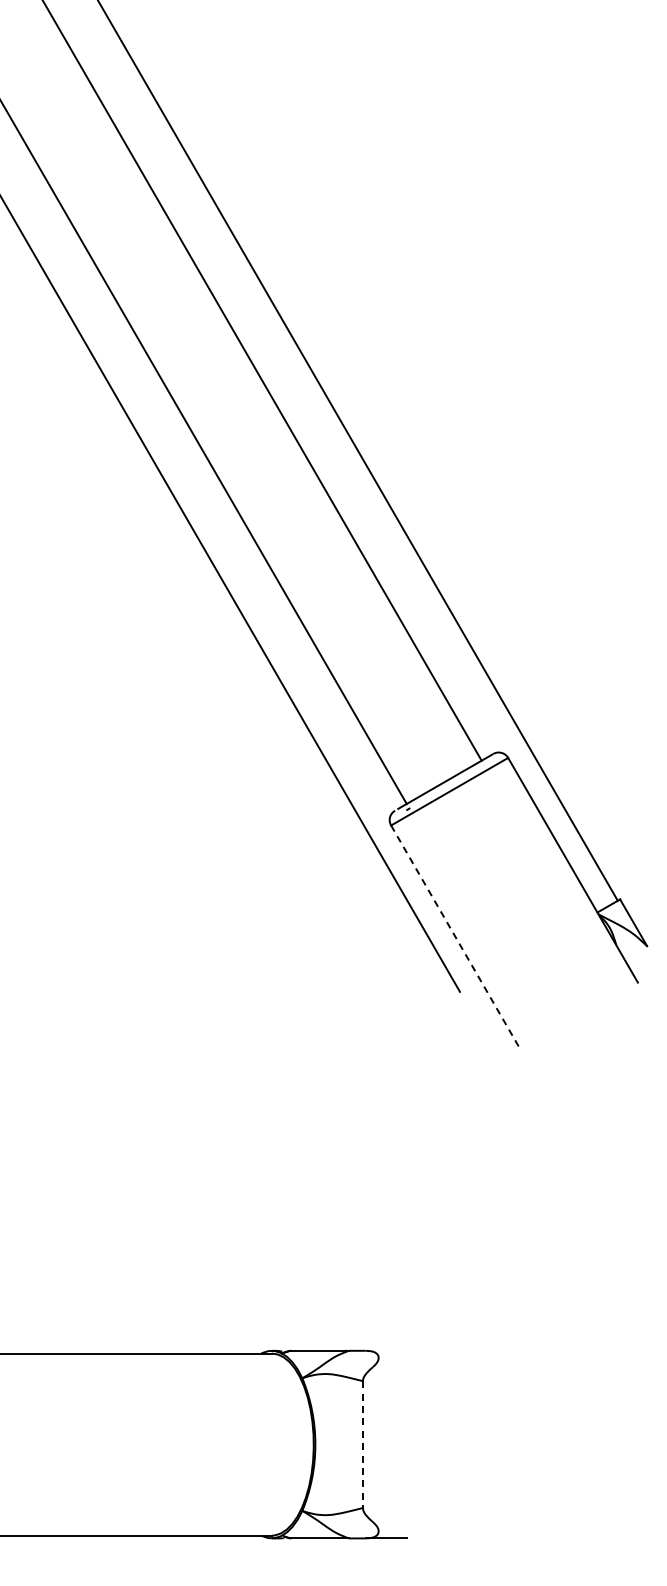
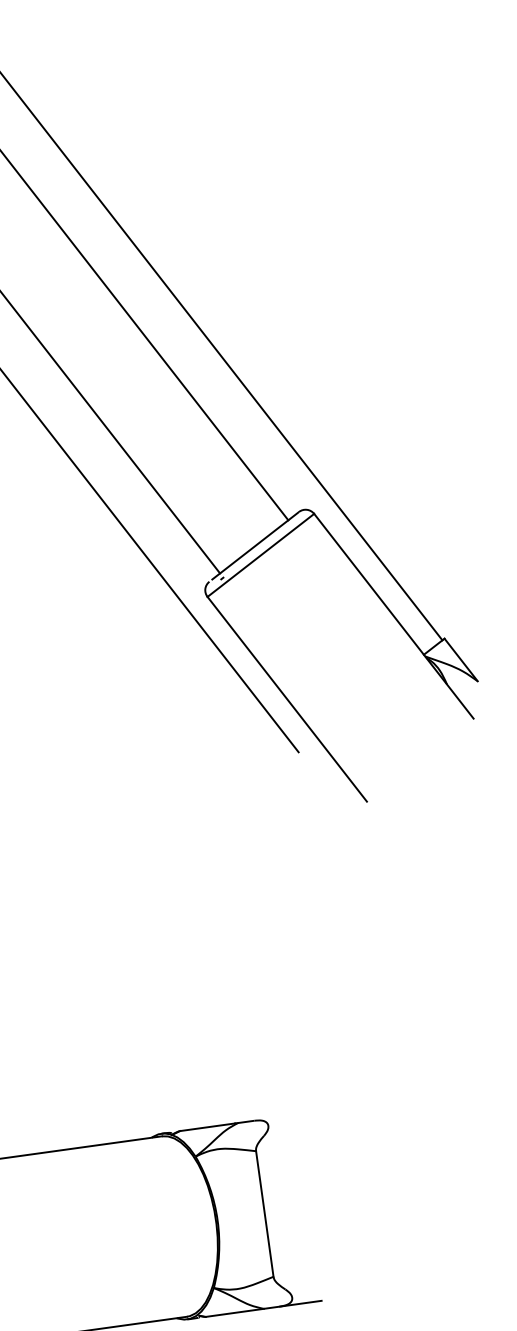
line: (456, 937) -> (287, 698), dashed -> solid
line: (363, 1445) -> (265, 1214), dashed -> solid

